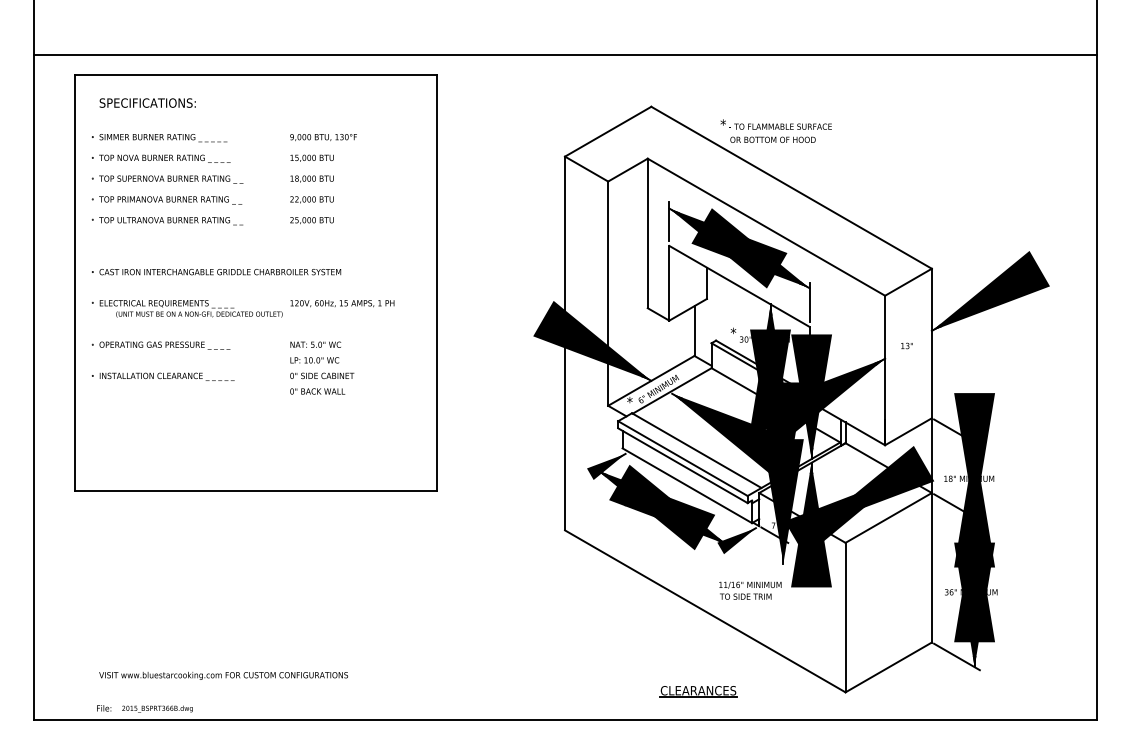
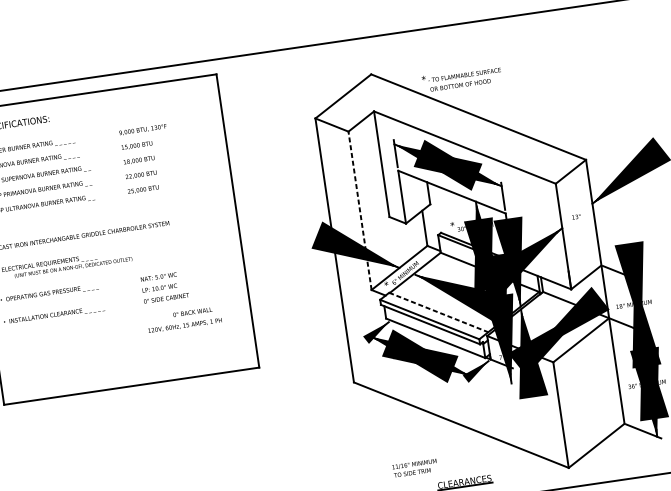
line: (608, 293) -> (360, 210), solid -> dashed
text: (342, 303) -> (185, 325), moved
text: (317, 391) -> (192, 312), moved
line: (696, 450) -> (438, 312), solid -> dashed
text: (750, 590) -> (415, 468), moved

